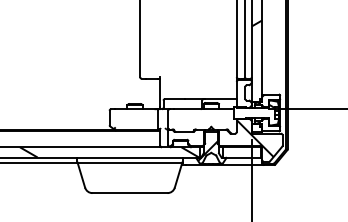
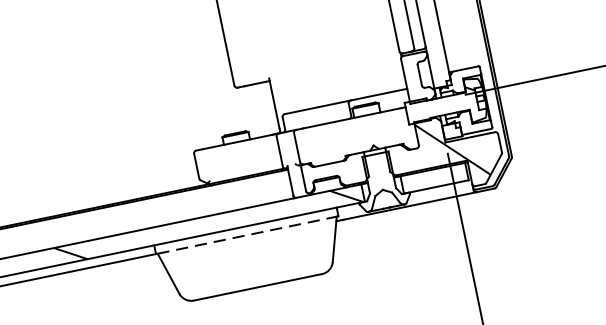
hatch: (208, 150) -> (377, 186), removed
line: (129, 162) -> (246, 235), solid -> dashed

